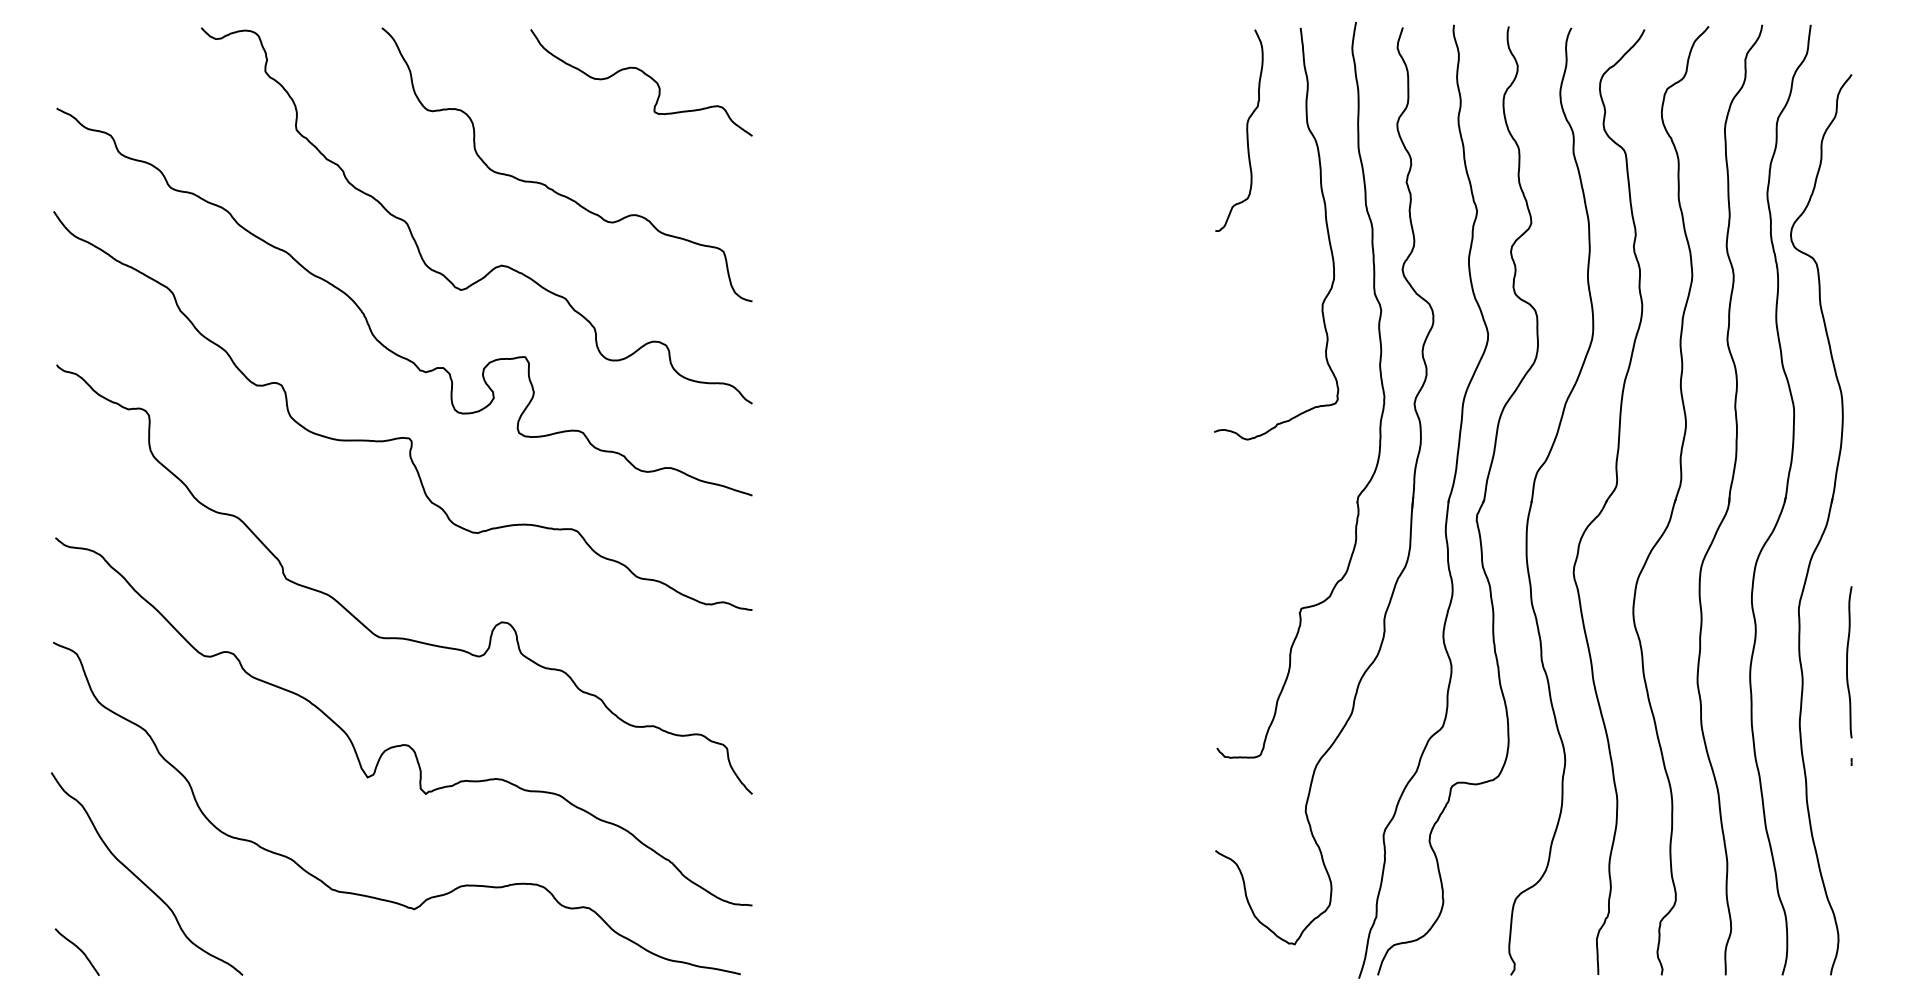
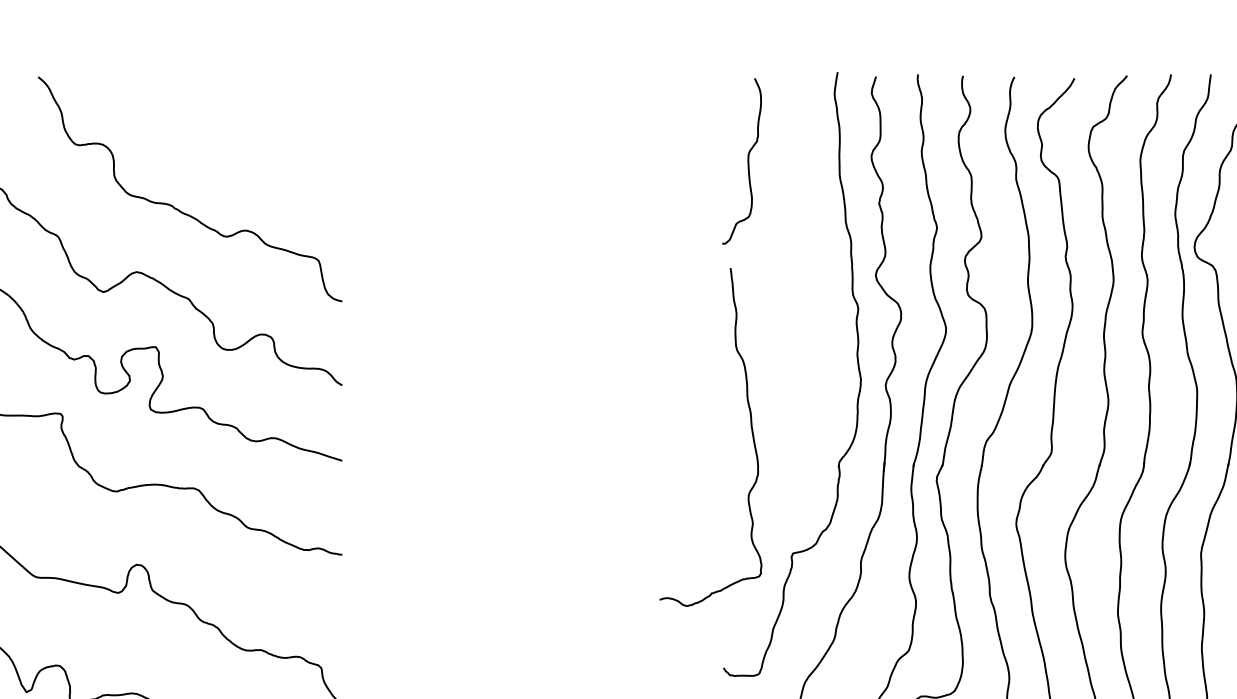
curve: (645, 75) -> (254, 116), removed
curve: (1325, 223) -> (751, 428), moved

